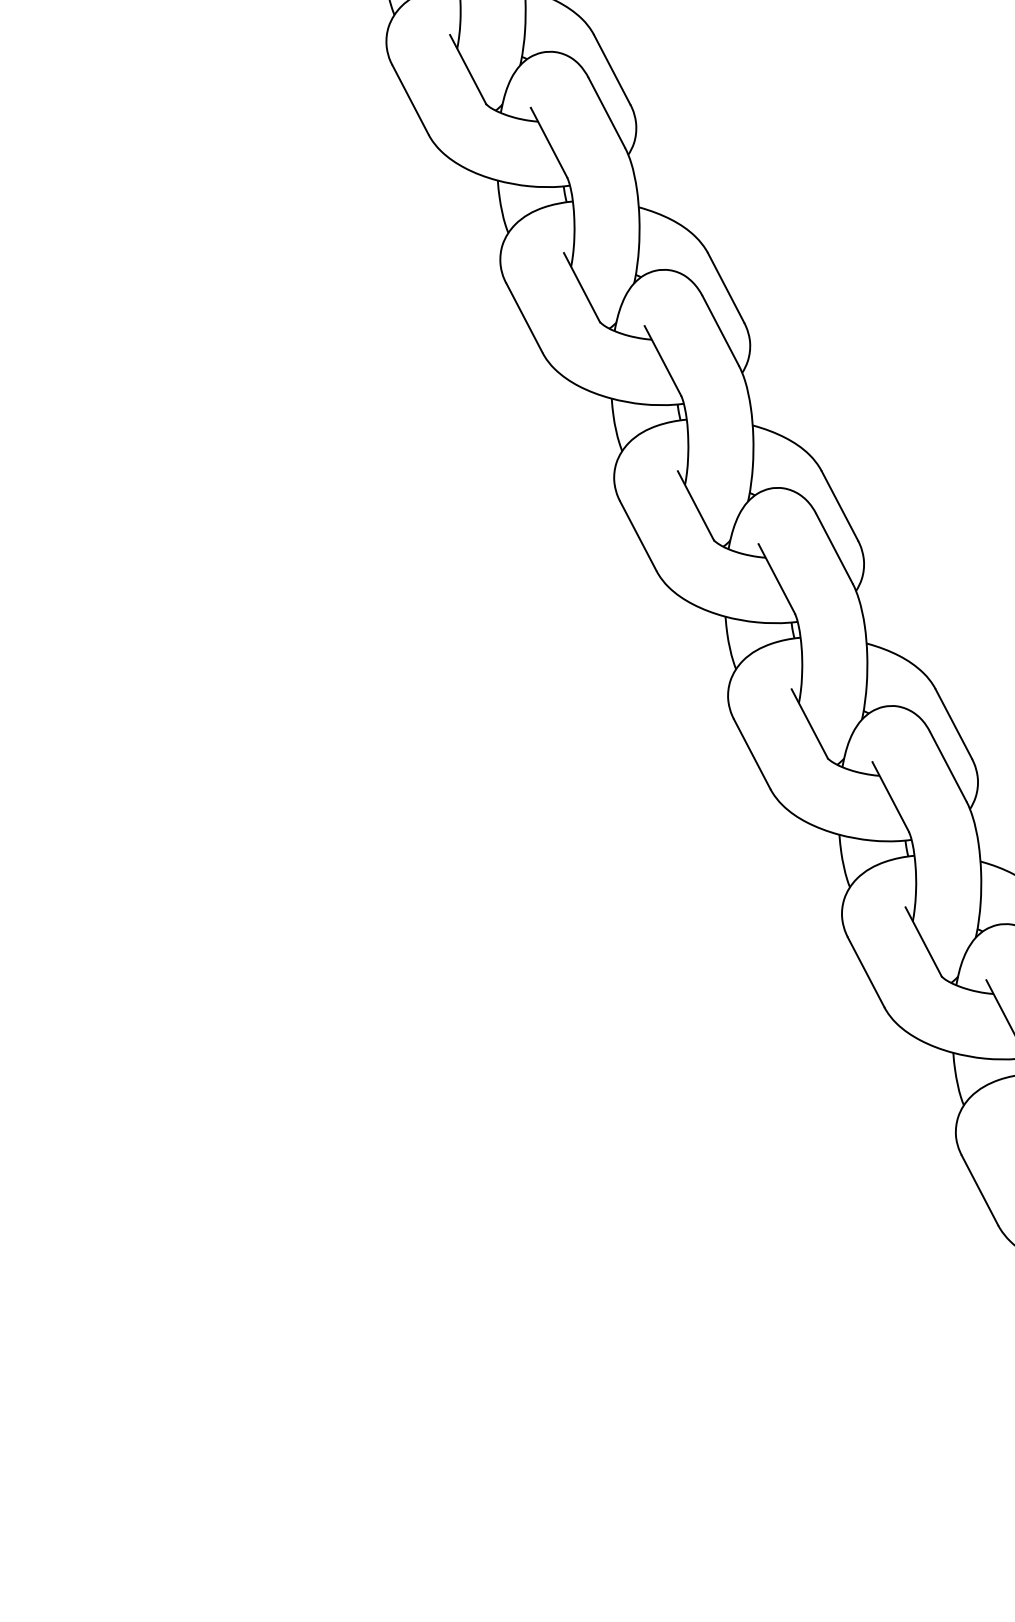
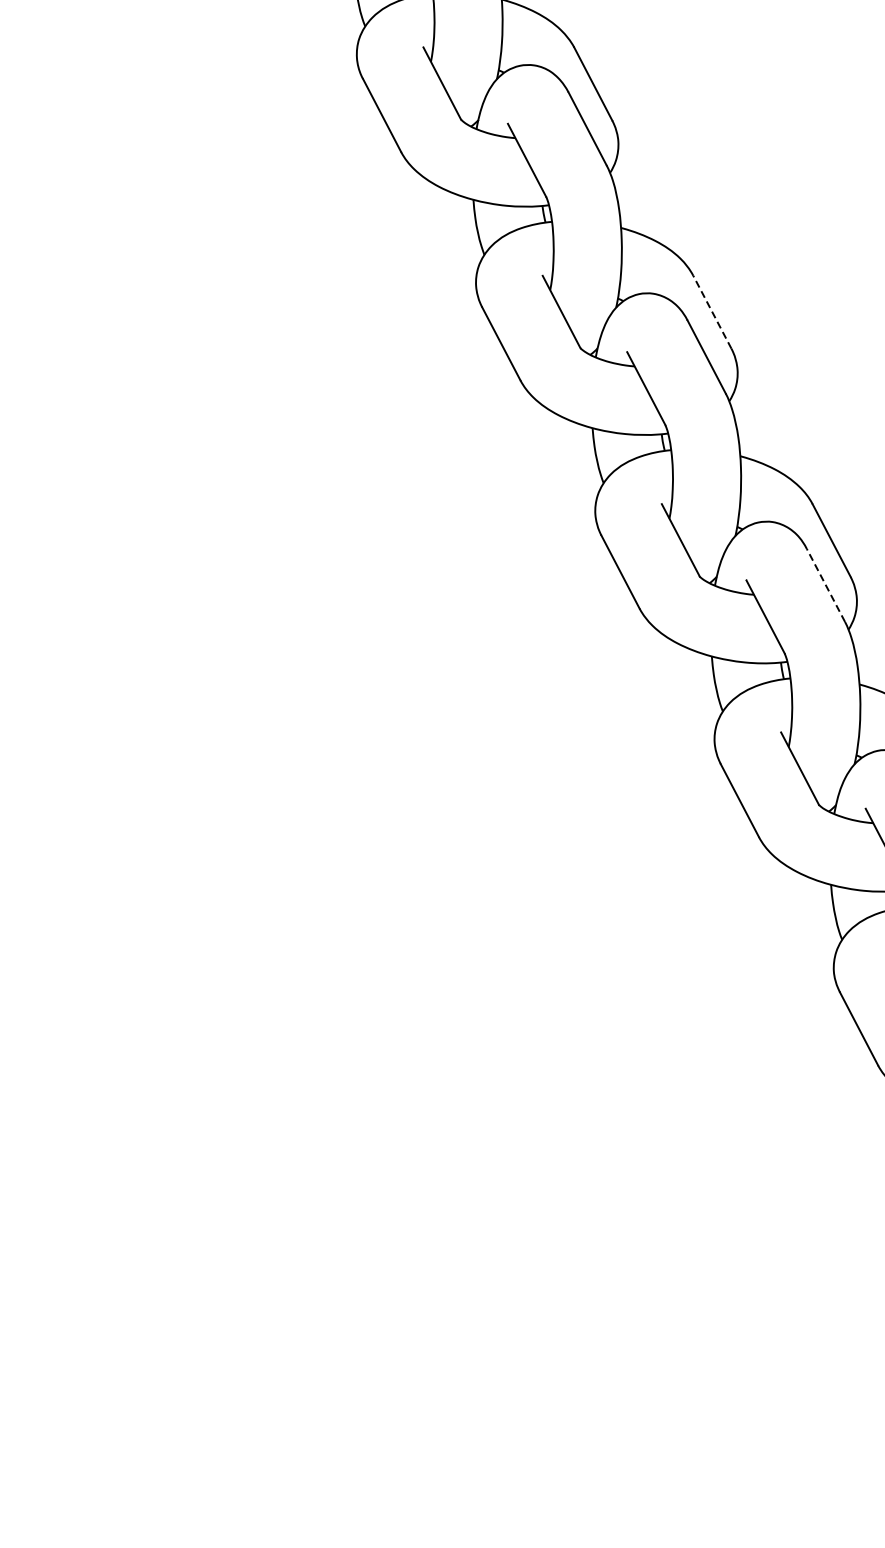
line: (839, 505) -> (711, 311), solid -> dashed
line: (948, 766) -> (826, 584), solid -> dashed

